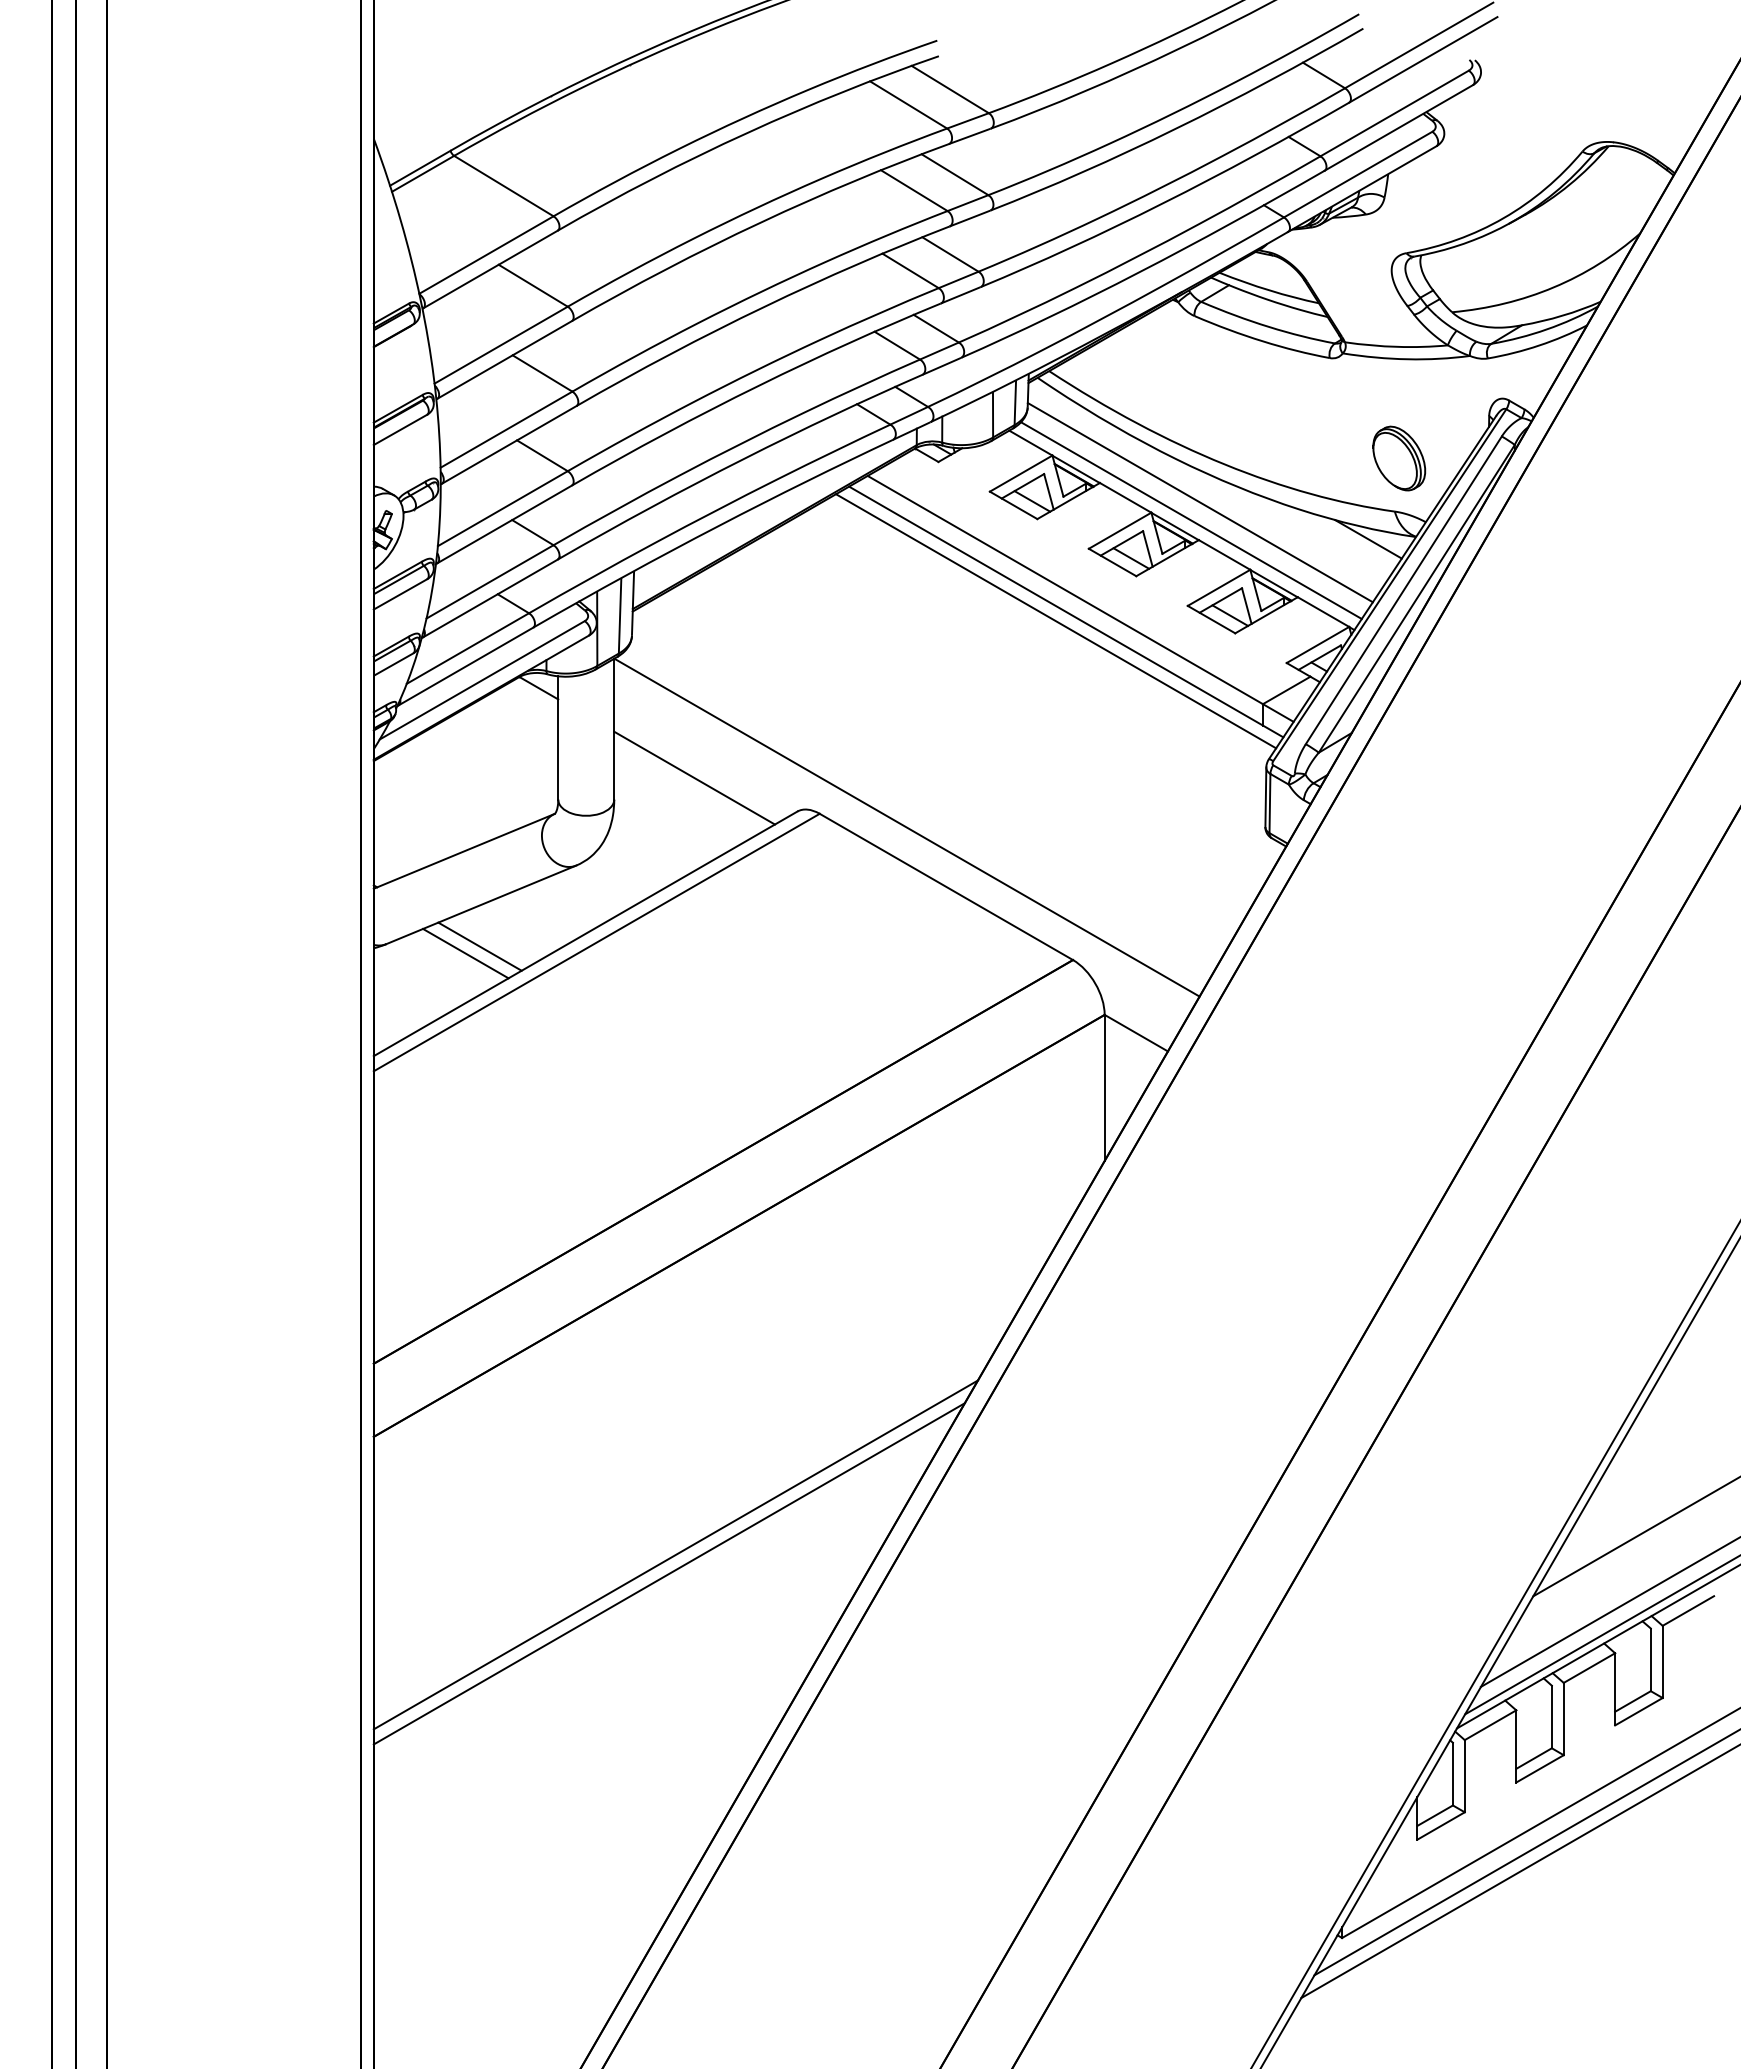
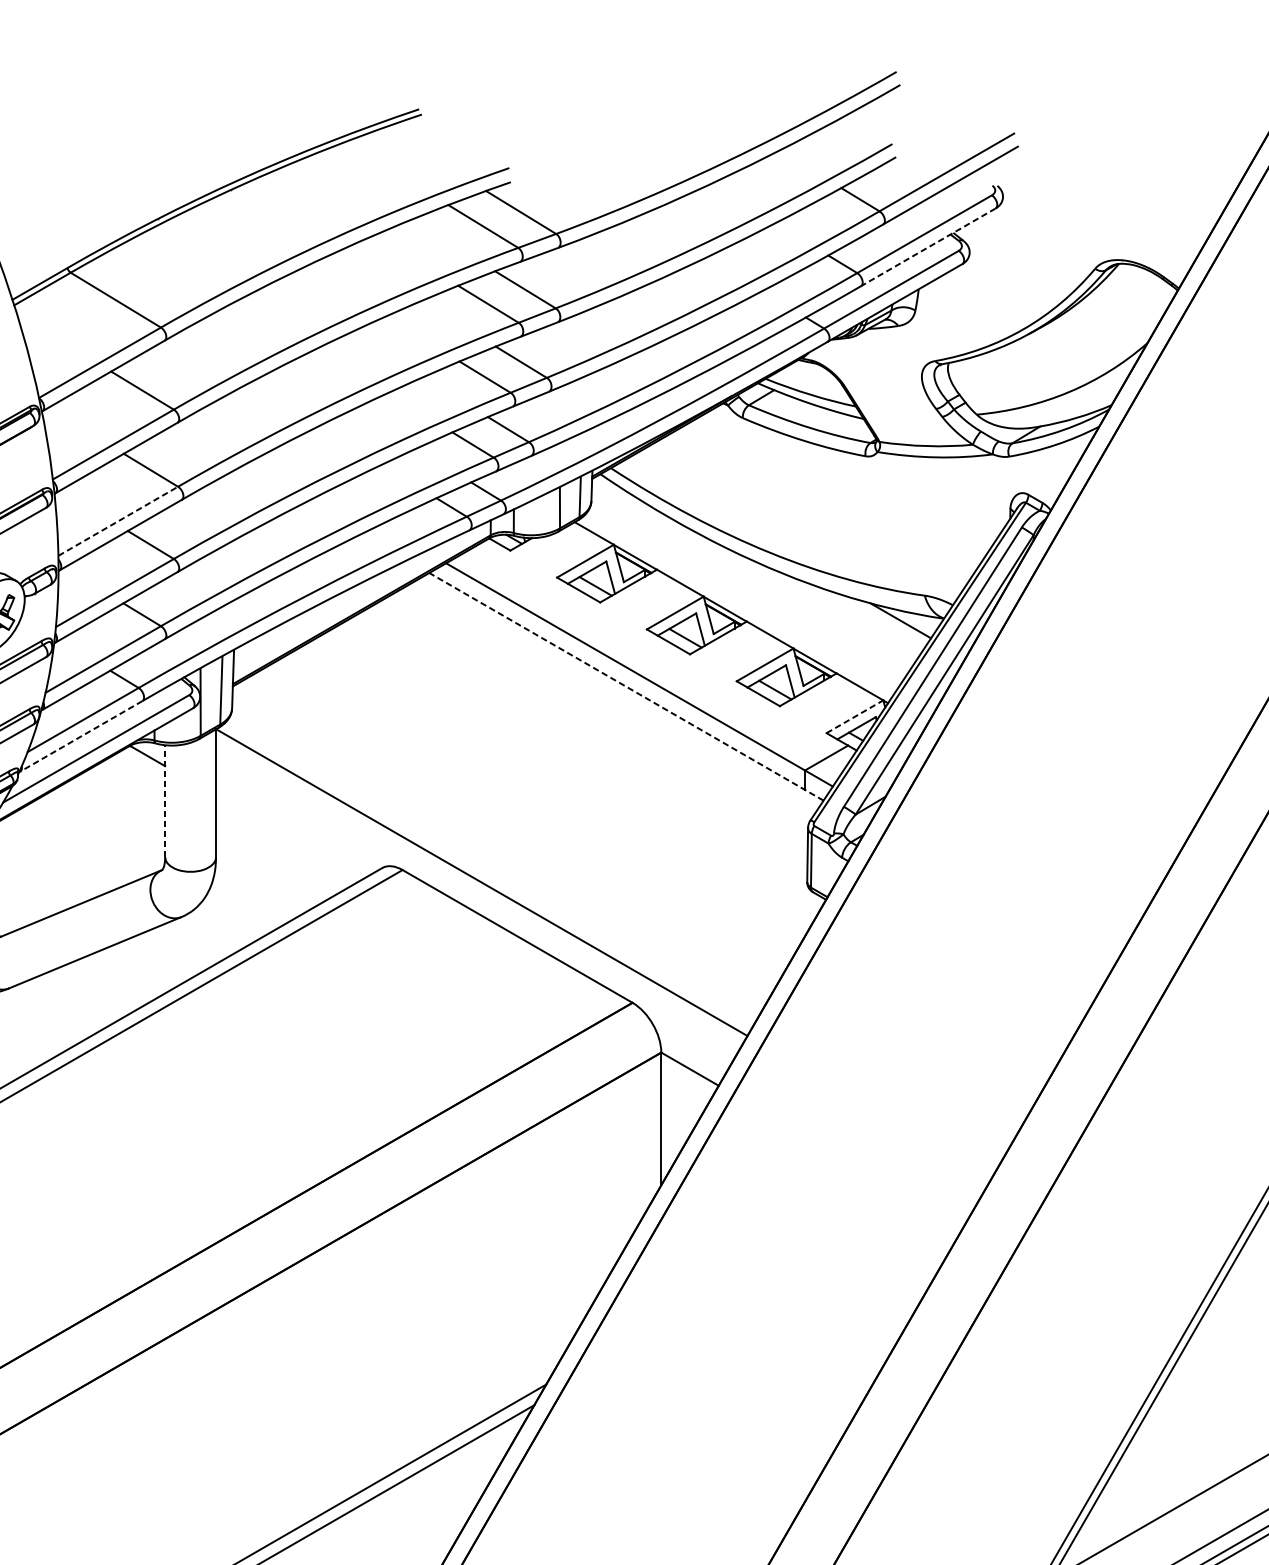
line: (1398, 127) -> (928, 246), solid -> dashed
line: (506, 429) -> (118, 521), solid -> dashed
part: (1399, 458) -> (928, 547), removed
line: (1199, 502) -> (747, 587), removed
line: (1191, 520) -> (740, 603), removed
line: (1066, 612) -> (626, 687), solid -> dashed
line: (1056, 621) -> (617, 695), removed
line: (1318, 644) -> (855, 716), solid -> dashed
line: (465, 666) -> (81, 736), solid -> dashed
line: (558, 738) -> (165, 801), solid -> dashed
line: (694, 777) -> (288, 837), removed
line: (479, 946) -> (93, 990), removed
line: (465, 953) -> (81, 996), removed

